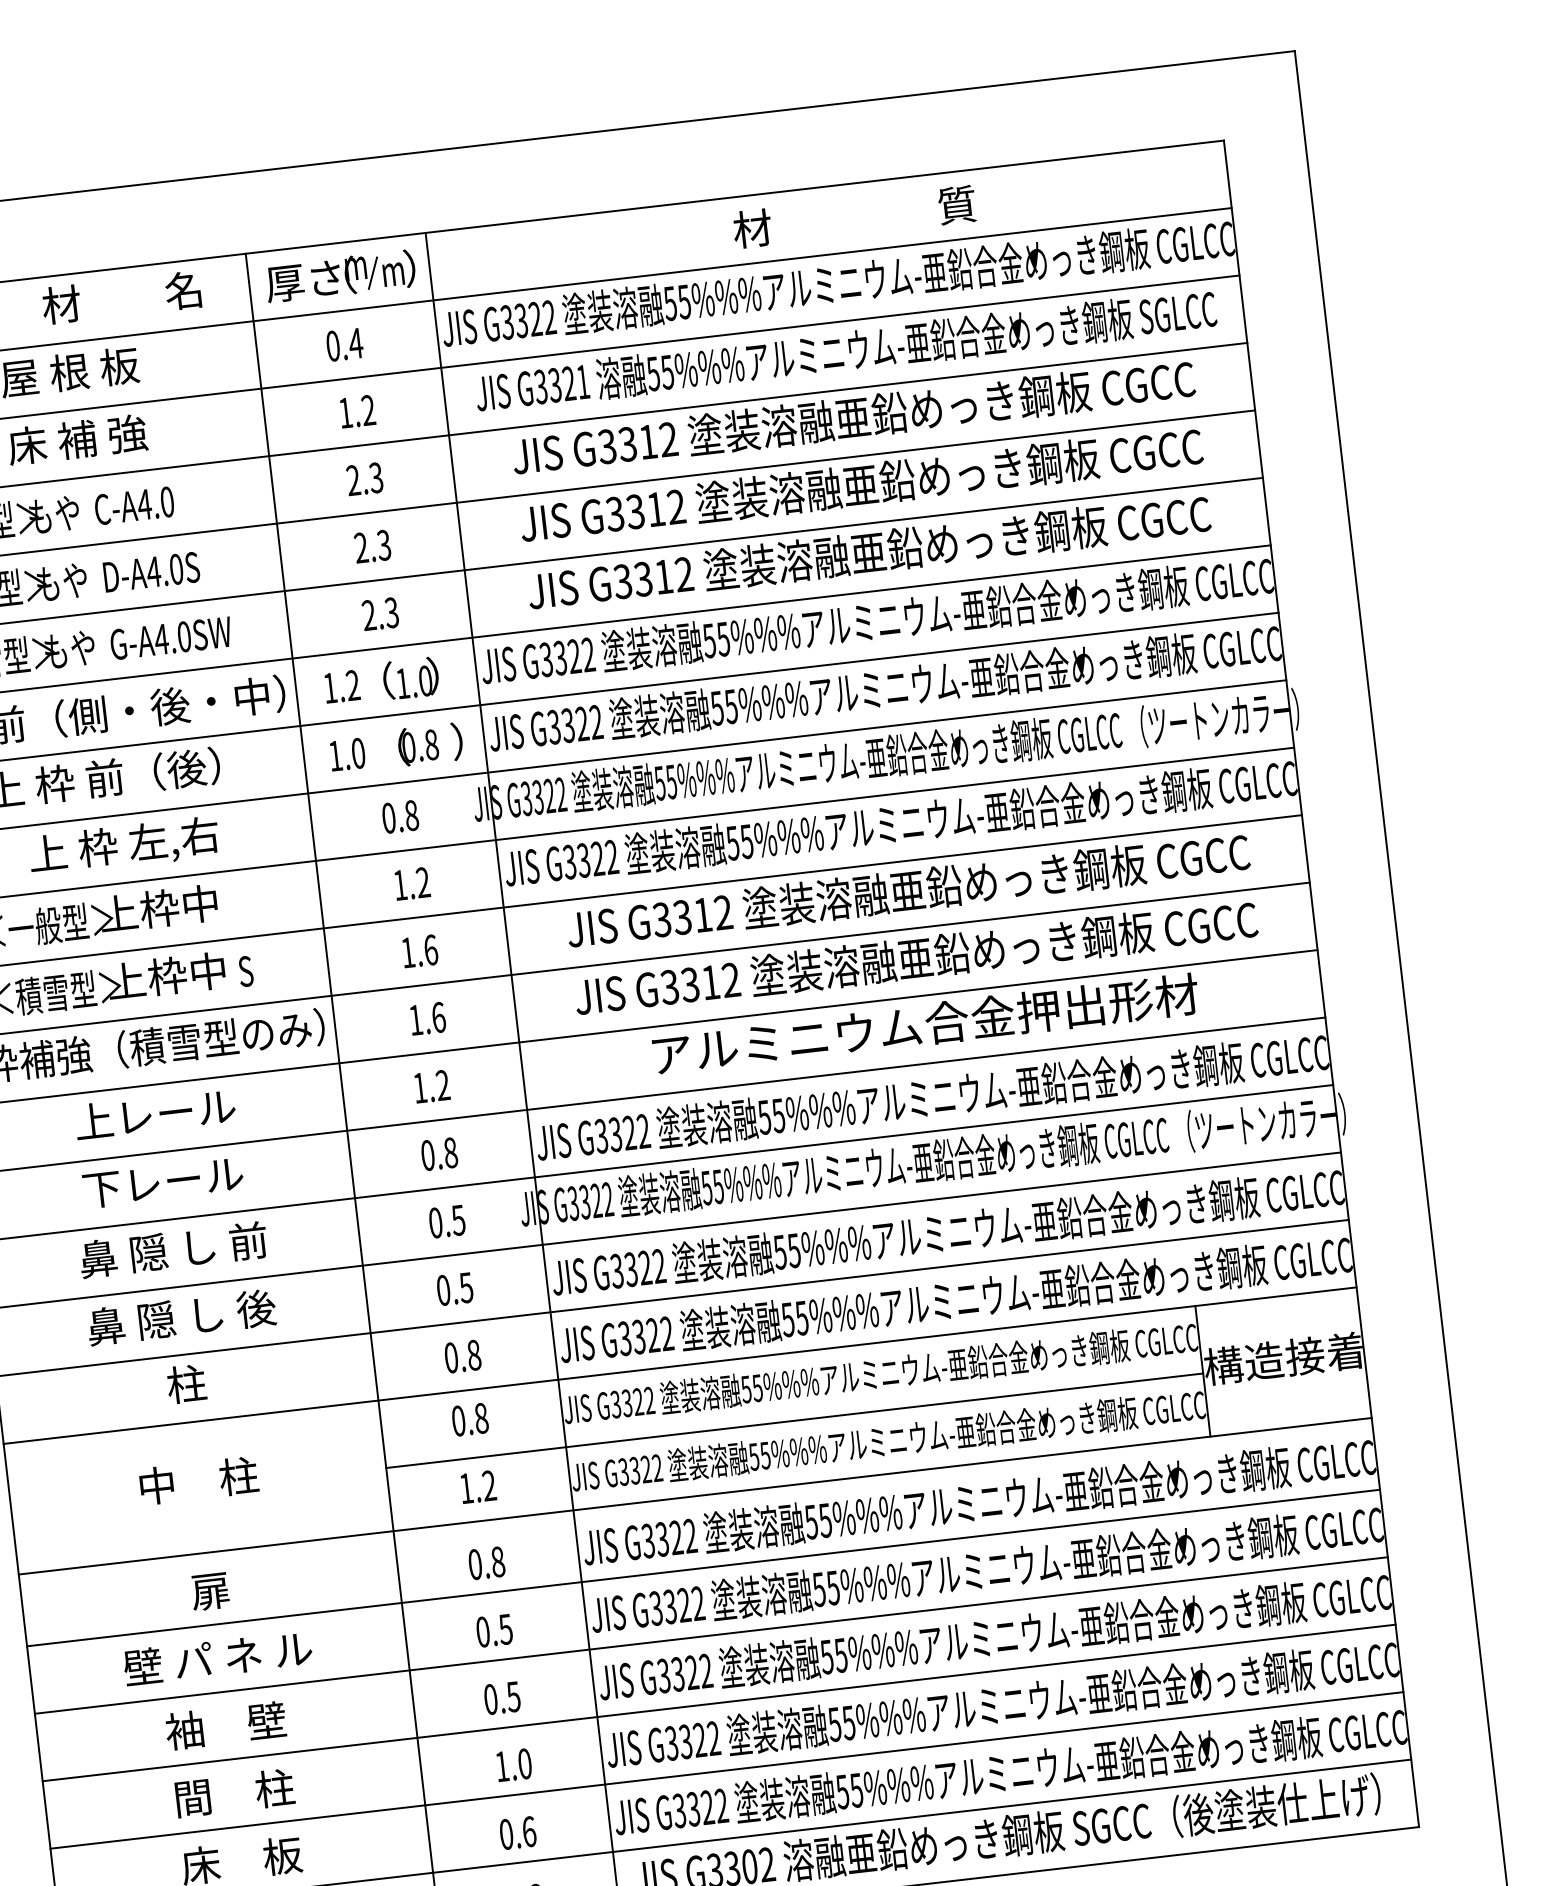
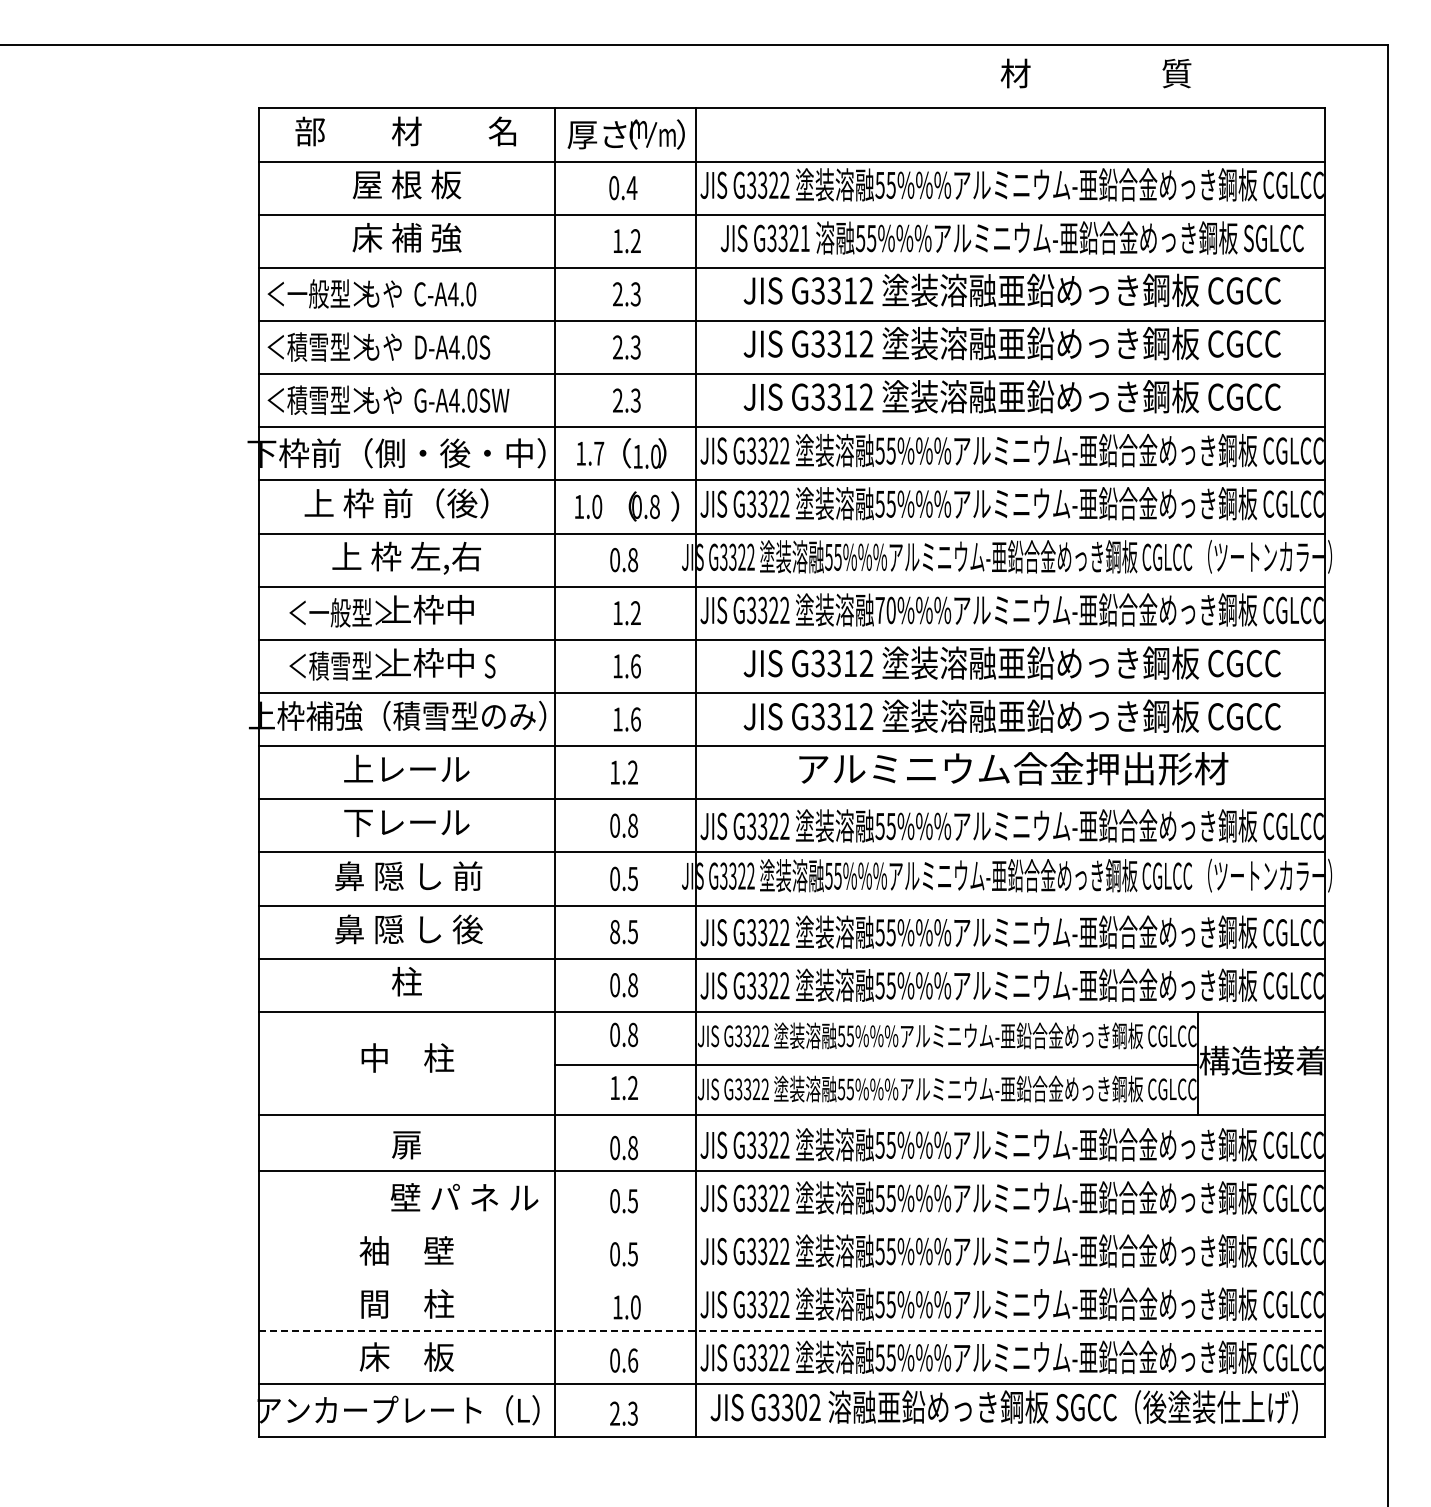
text: (853, 217) -> (1095, 73), moved
text: (353, 685) -> (599, 453), 1.2 -> 1.7
text: (739, 842) -> (885, 610), 55%%% -> 70%%%
text: (444, 1289) -> (615, 931), 0.5 -> 8.5
line: (711, 1635) -> (792, 1224), removed
text: (217, 1658) -> (464, 1197), moved
line: (719, 1702) -> (792, 1277), removed
line: (727, 1770) -> (792, 1330), solid -> dashed

